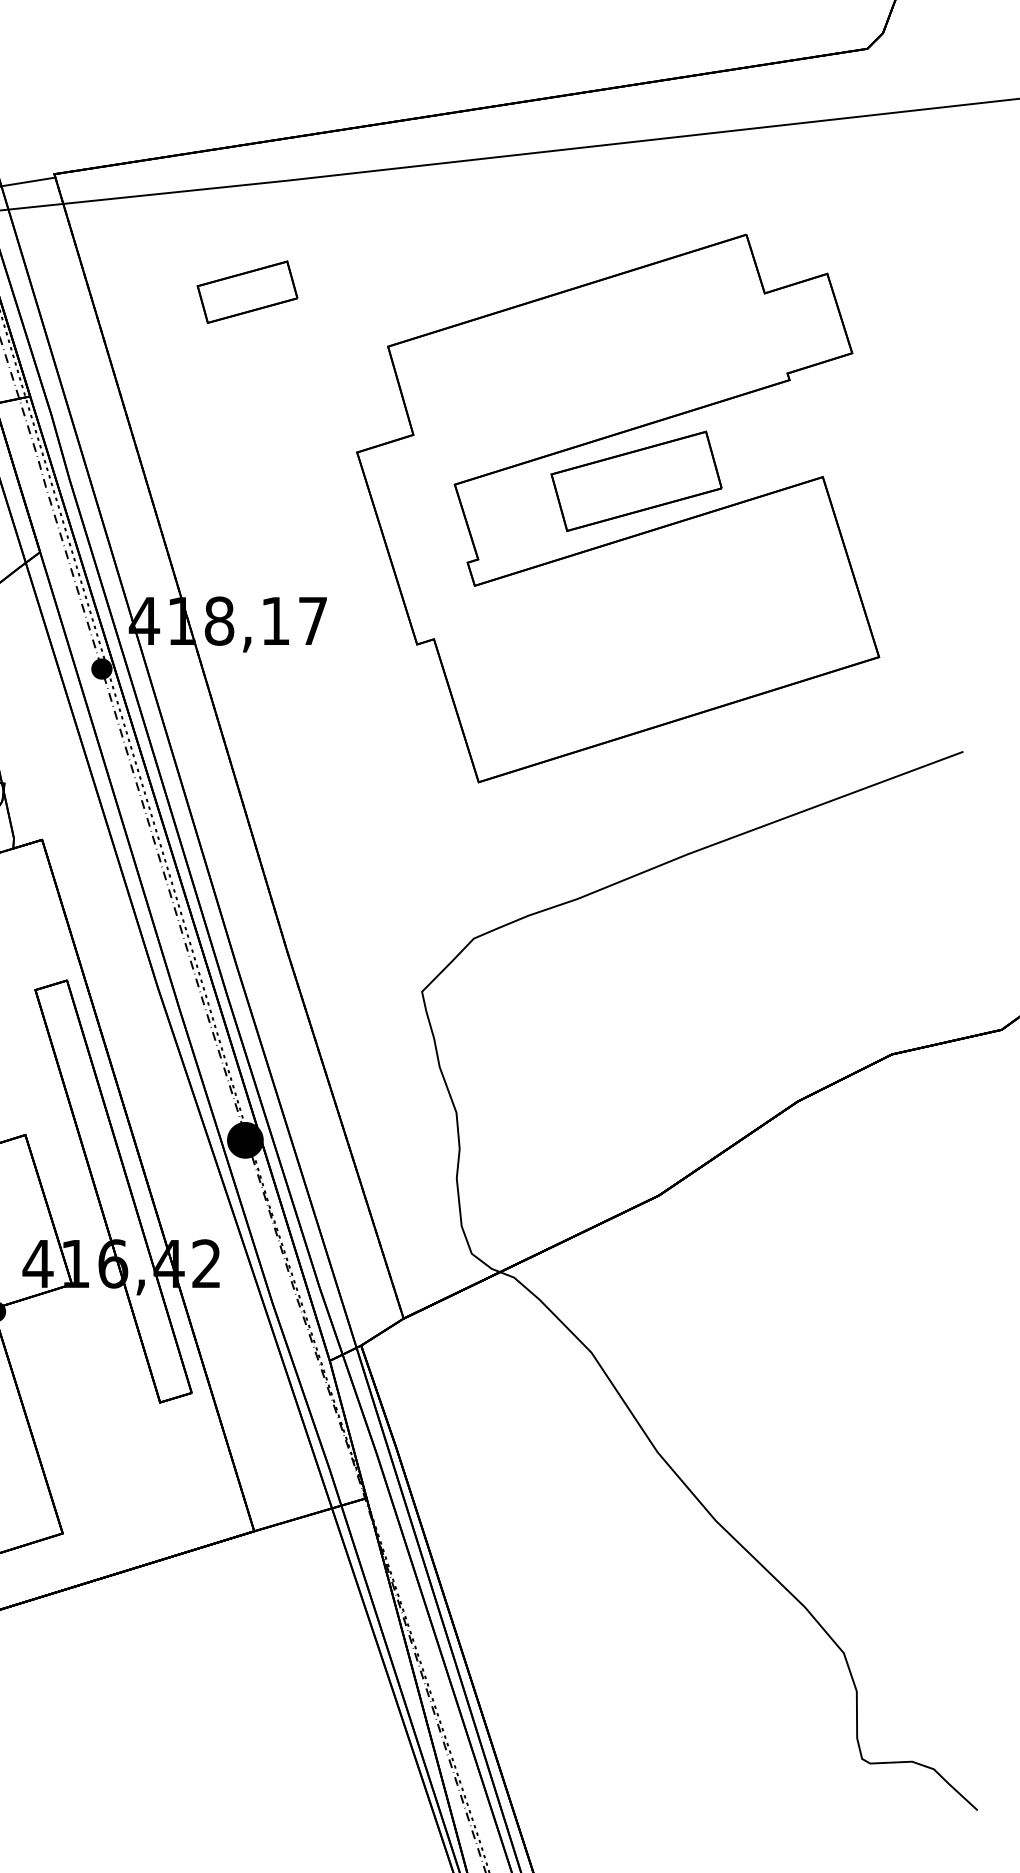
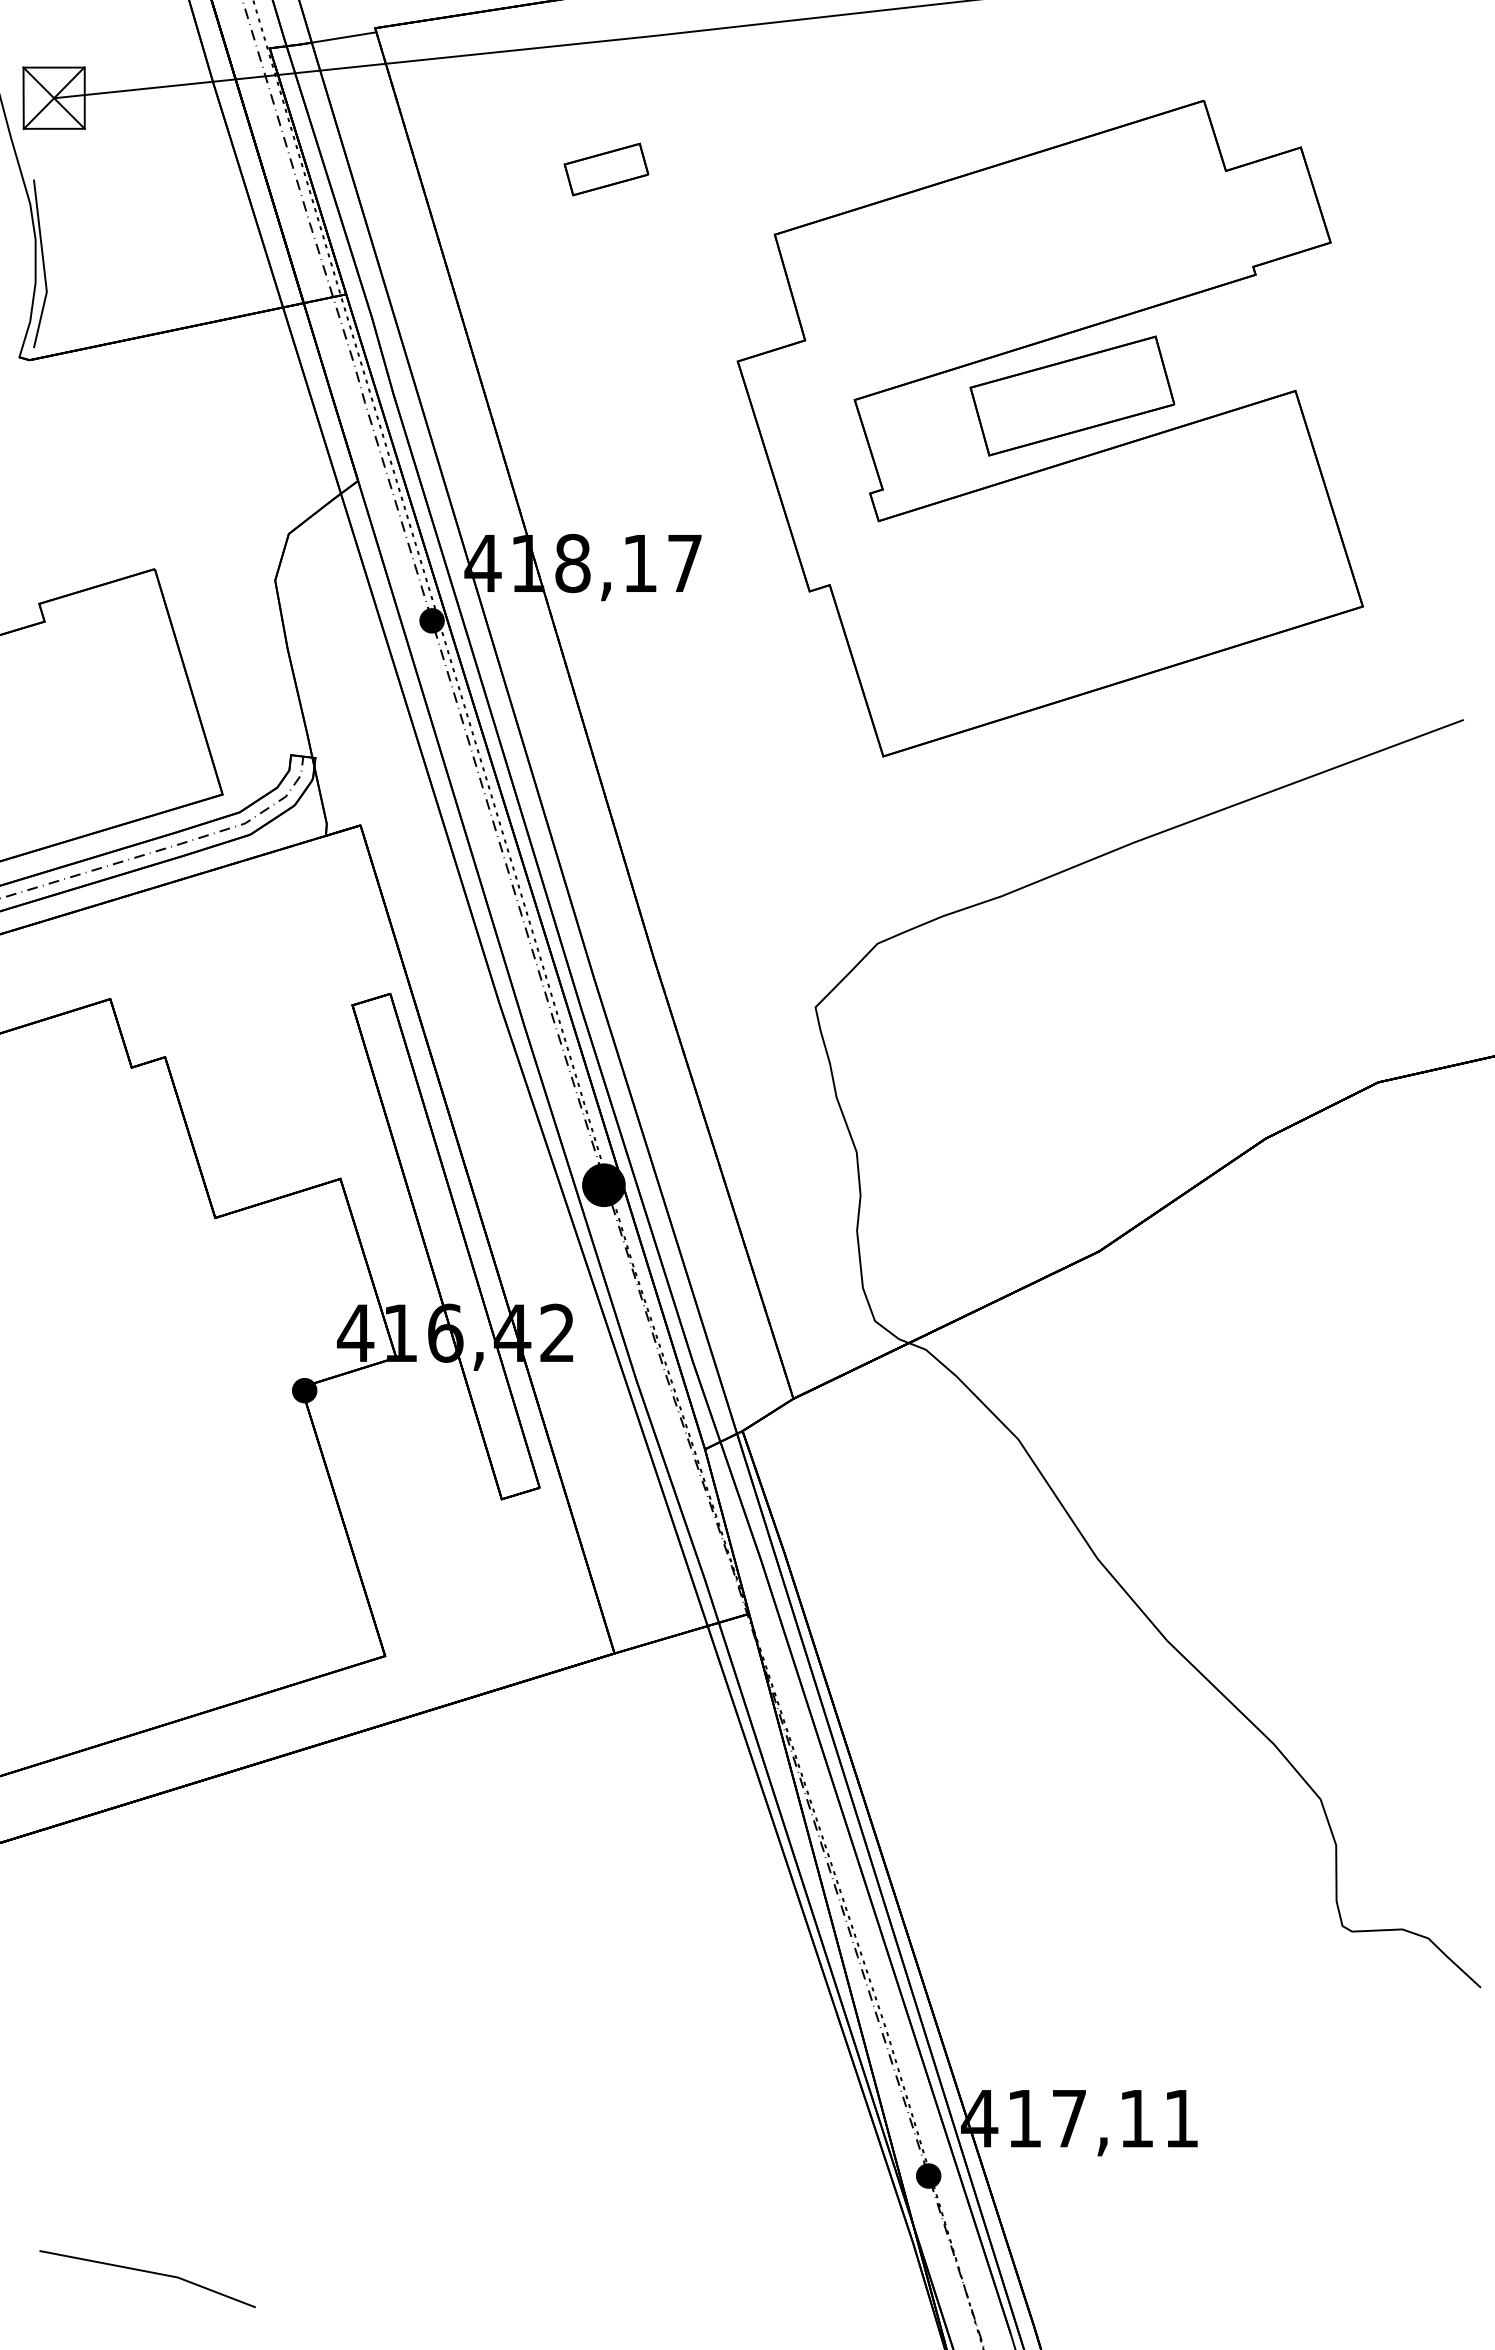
part: (247, 292) -> (606, 169), size x0.7

